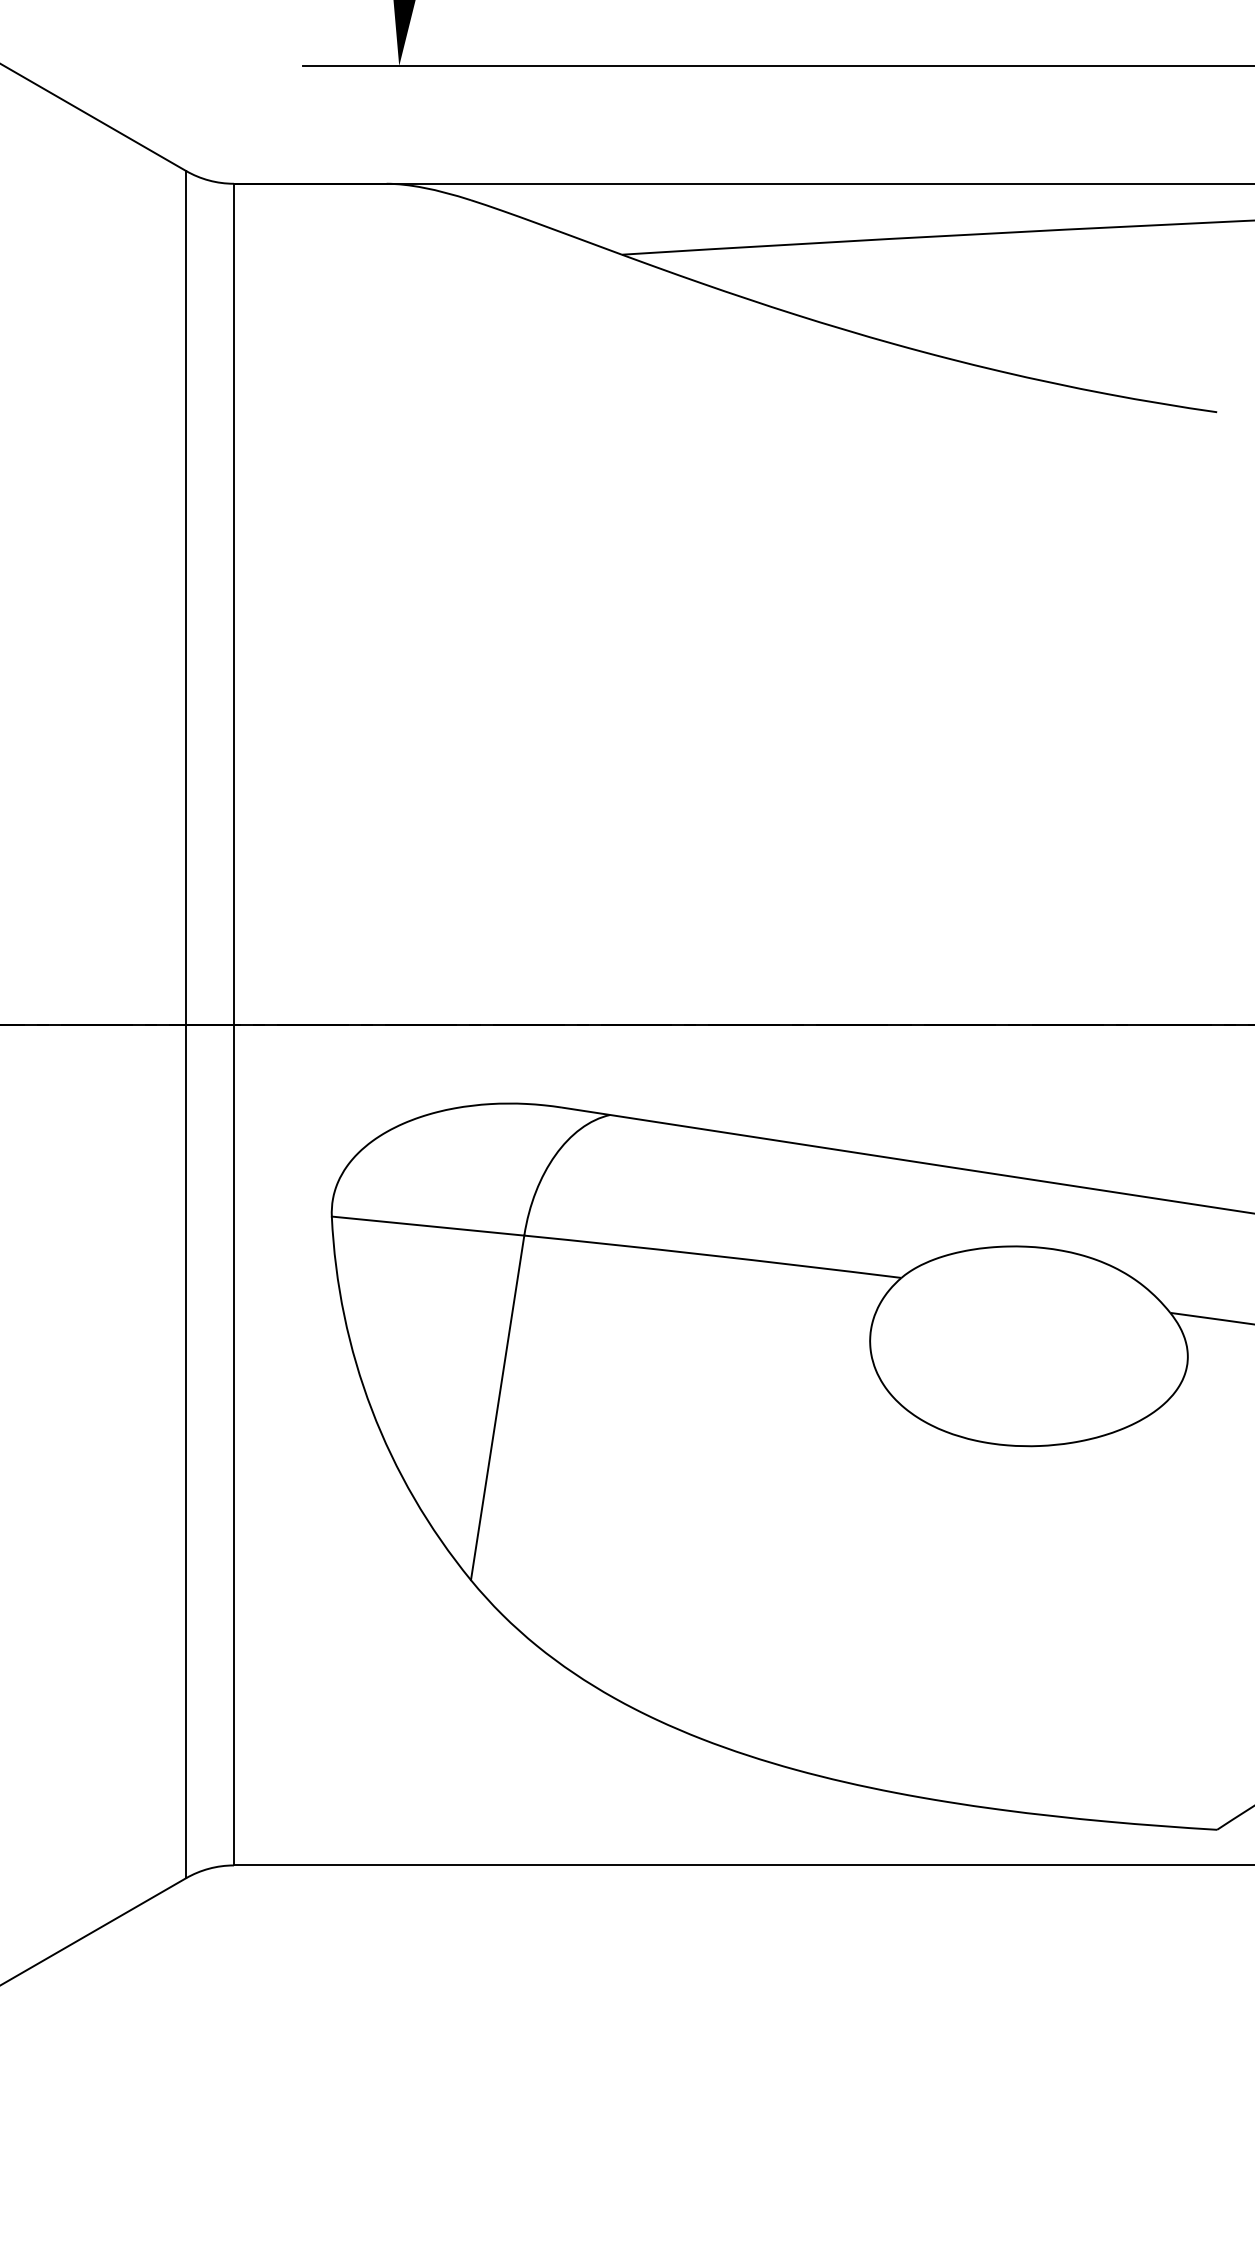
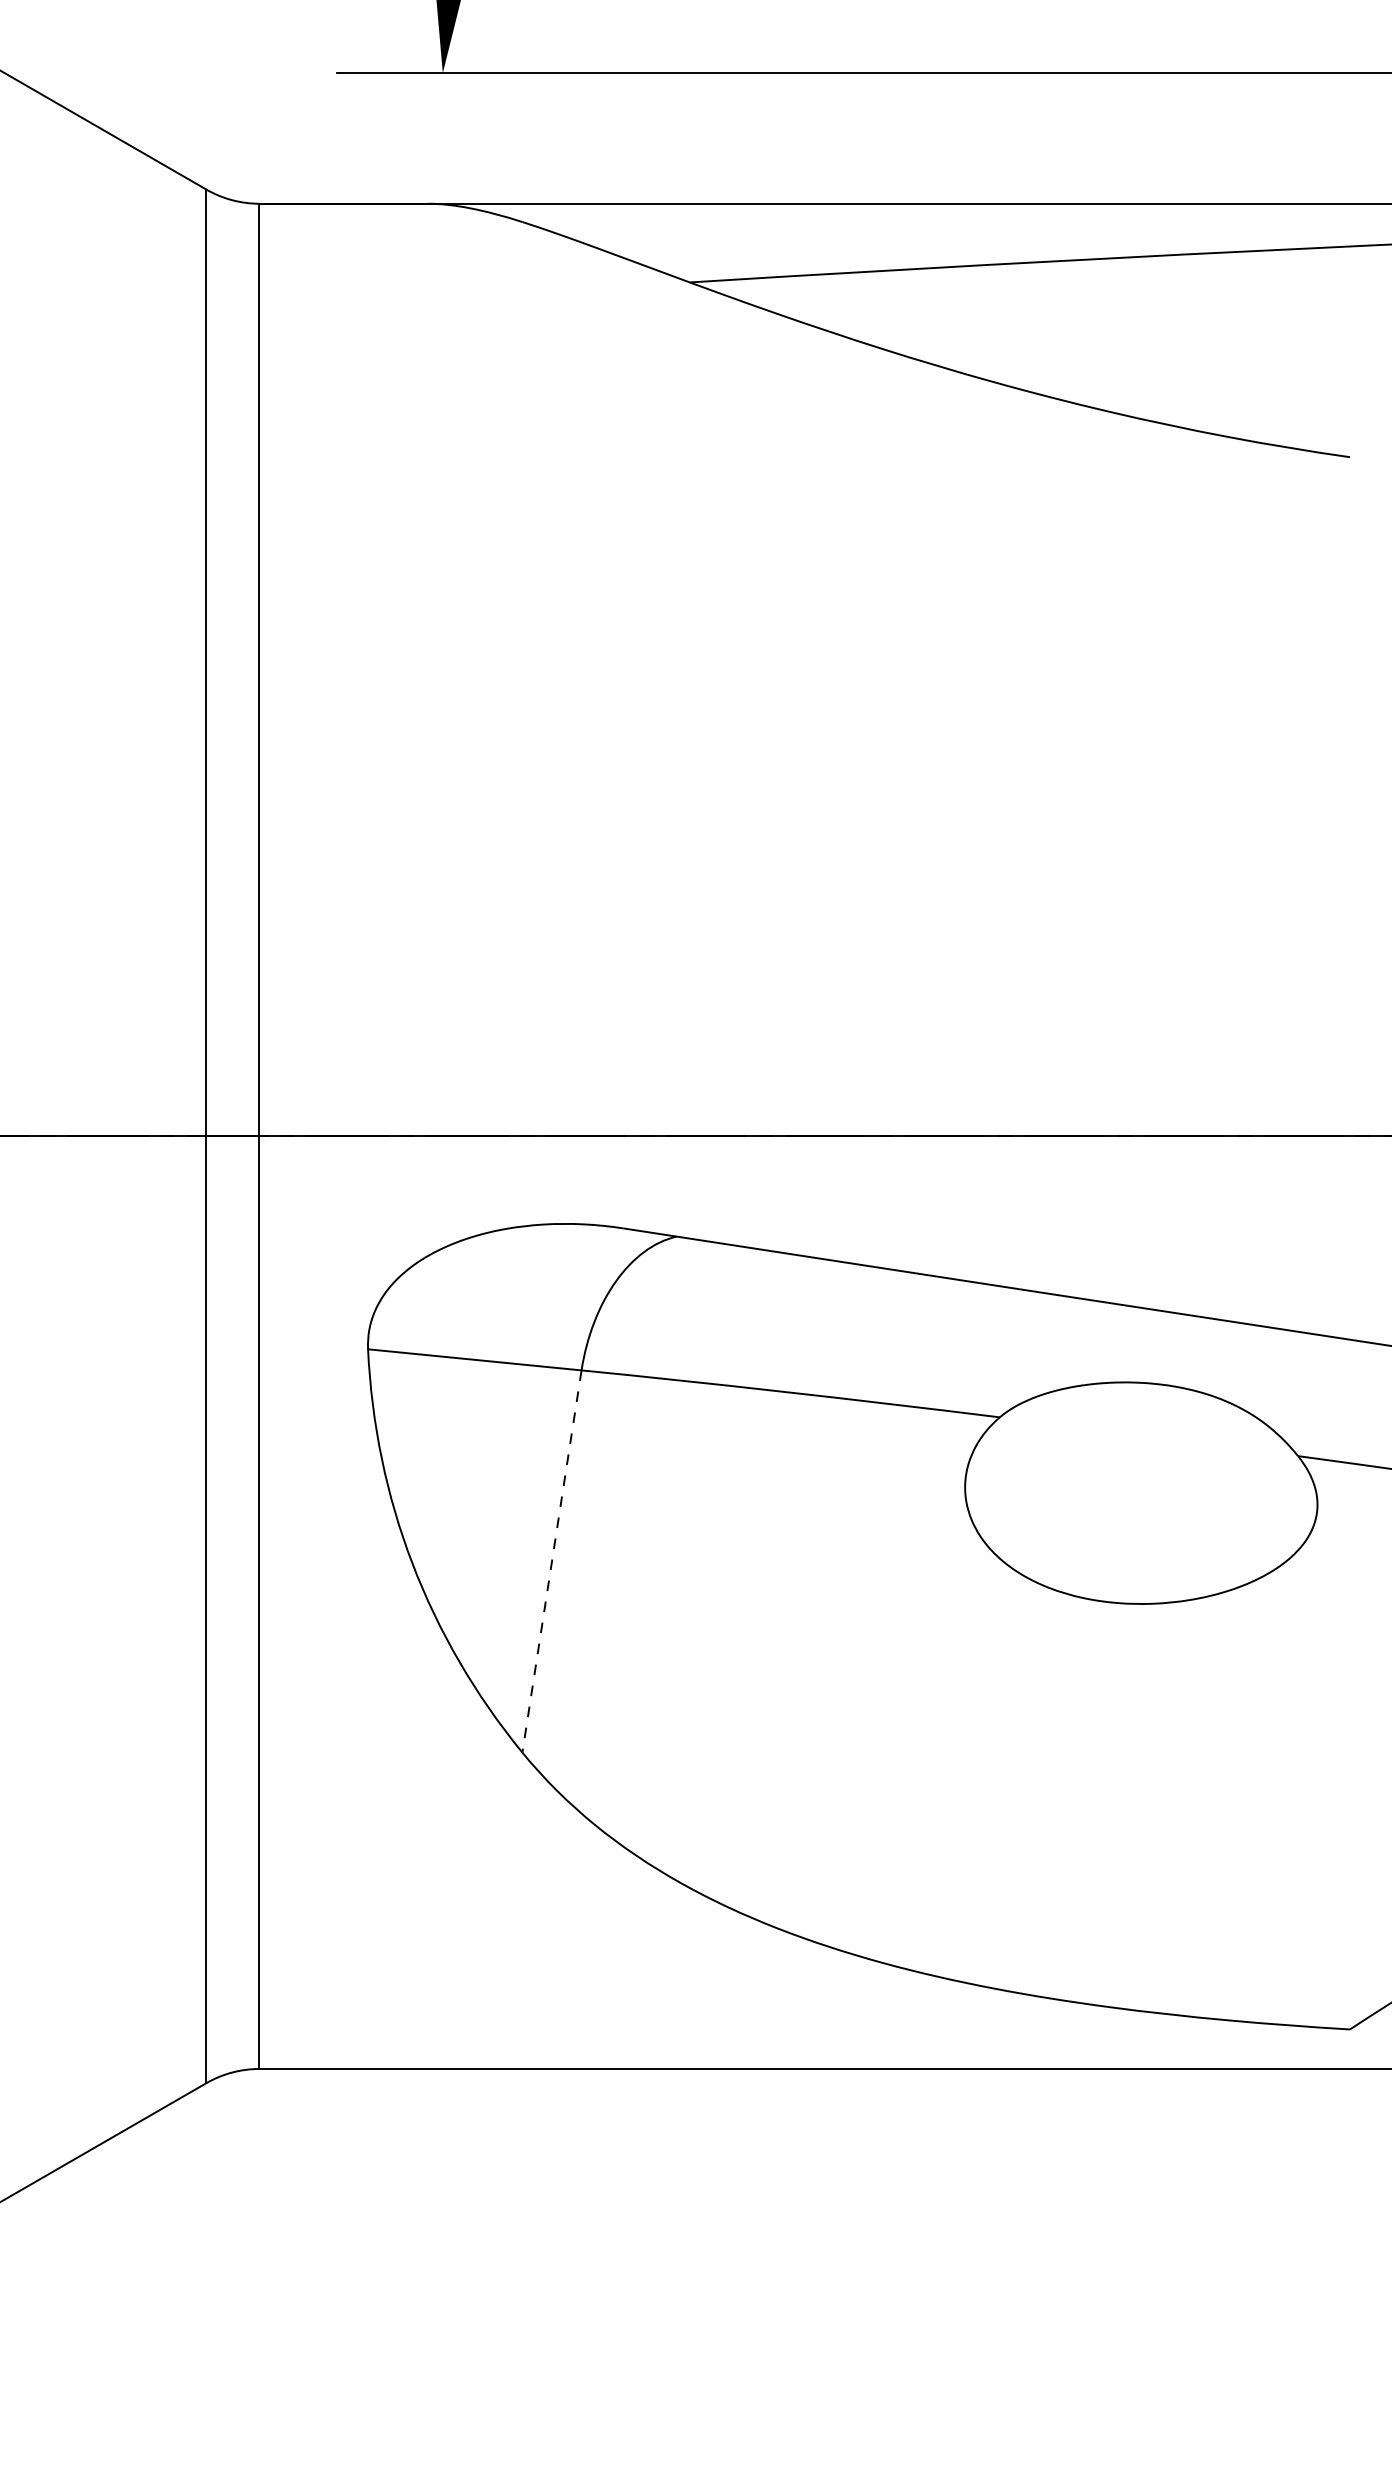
line: (497, 1407) -> (551, 1561), solid -> dashed

